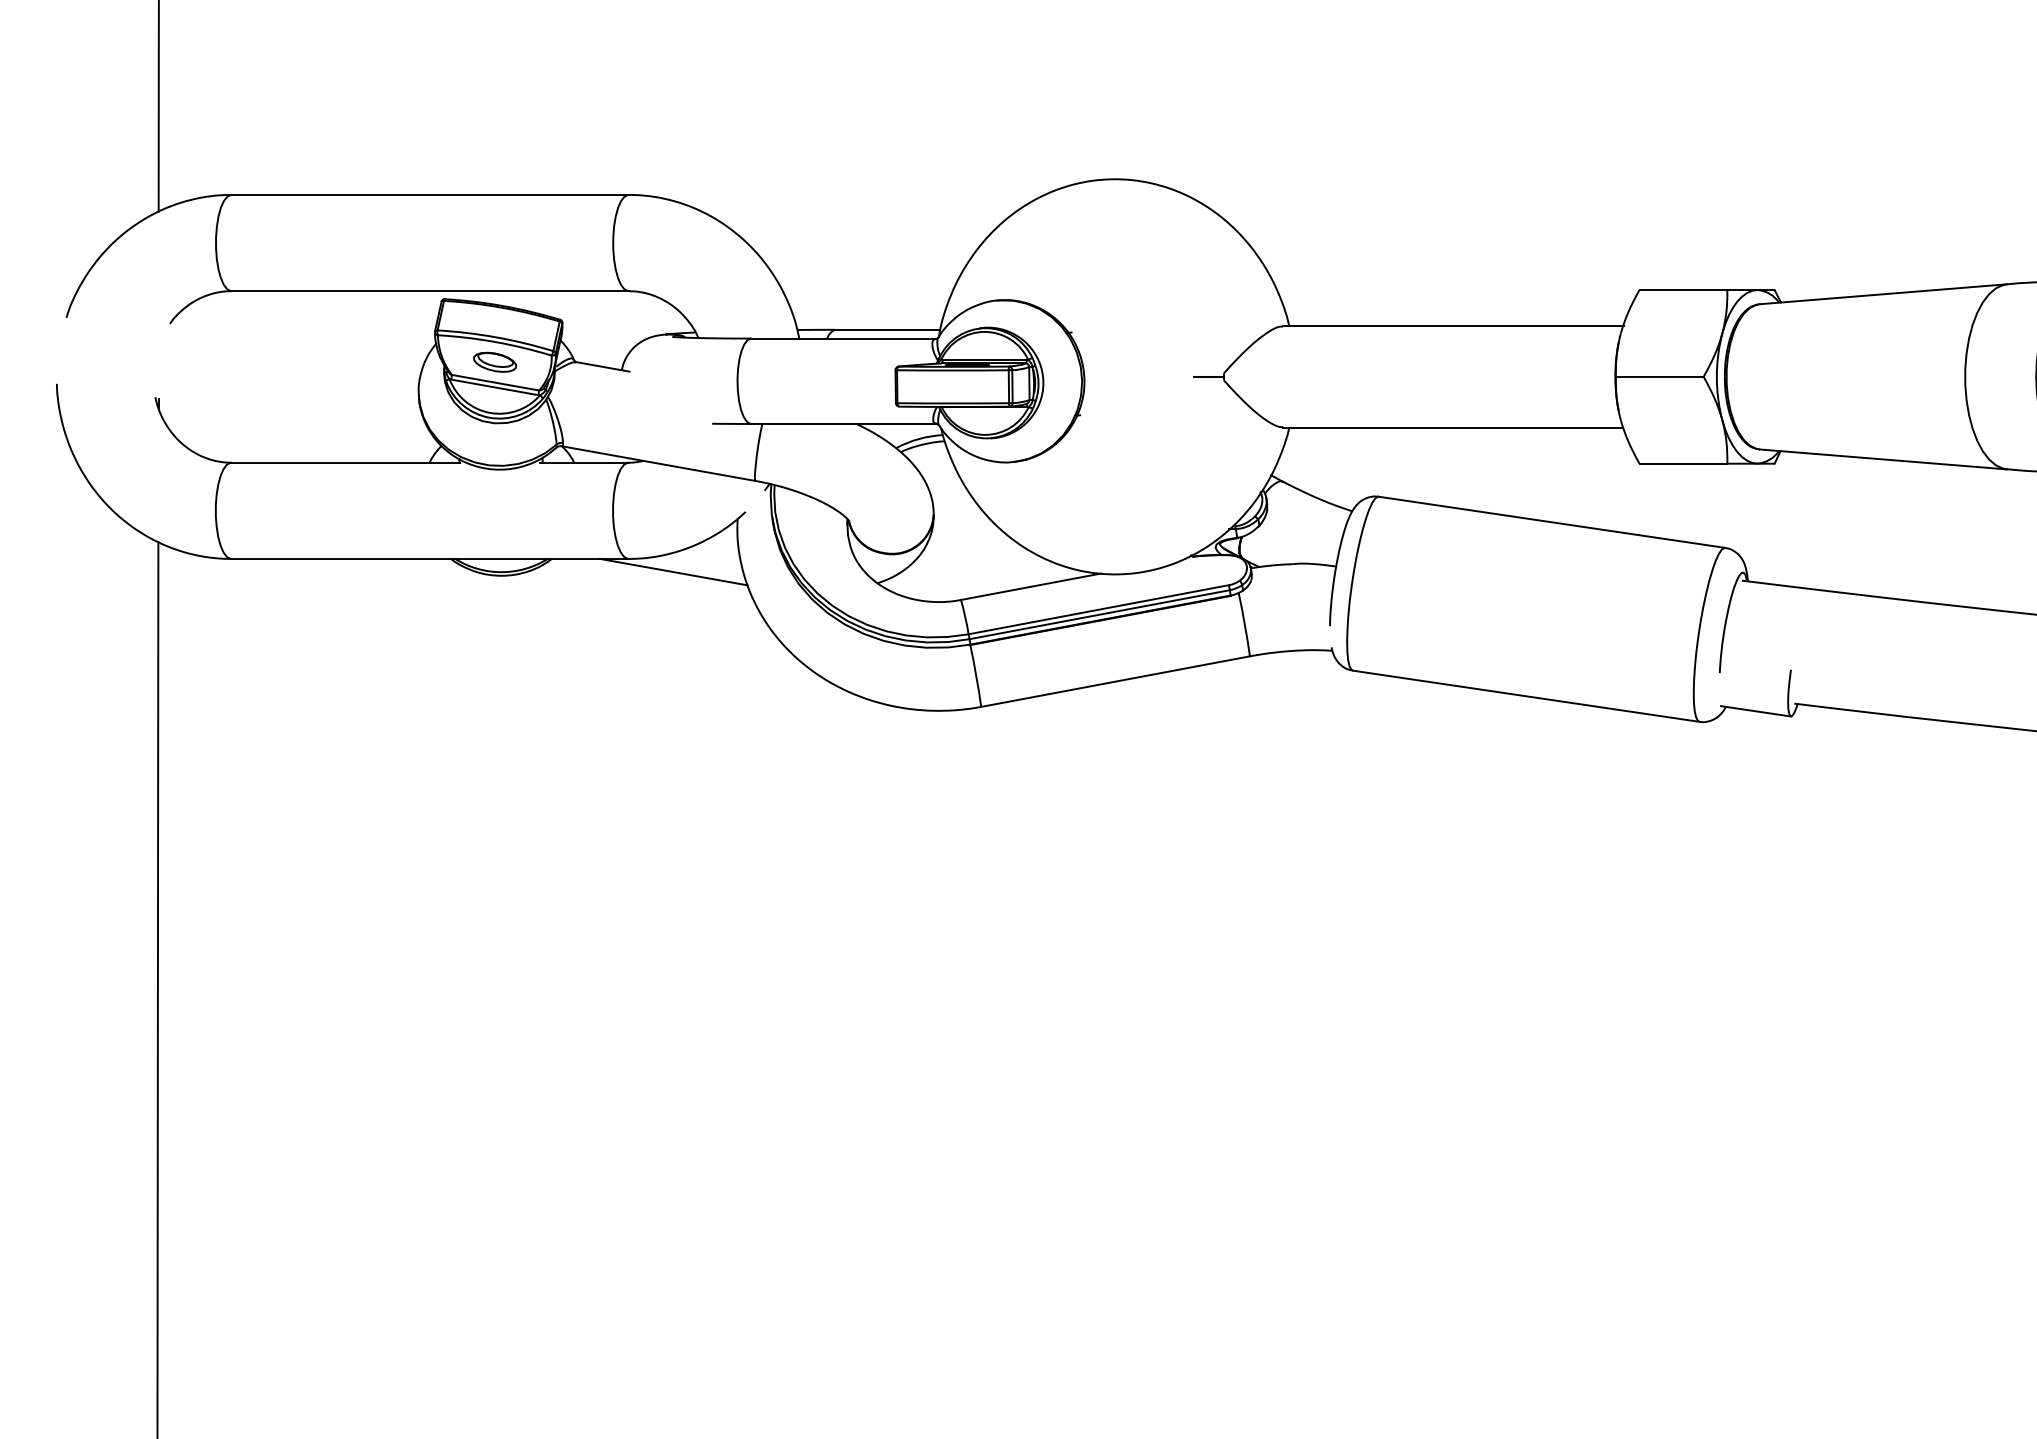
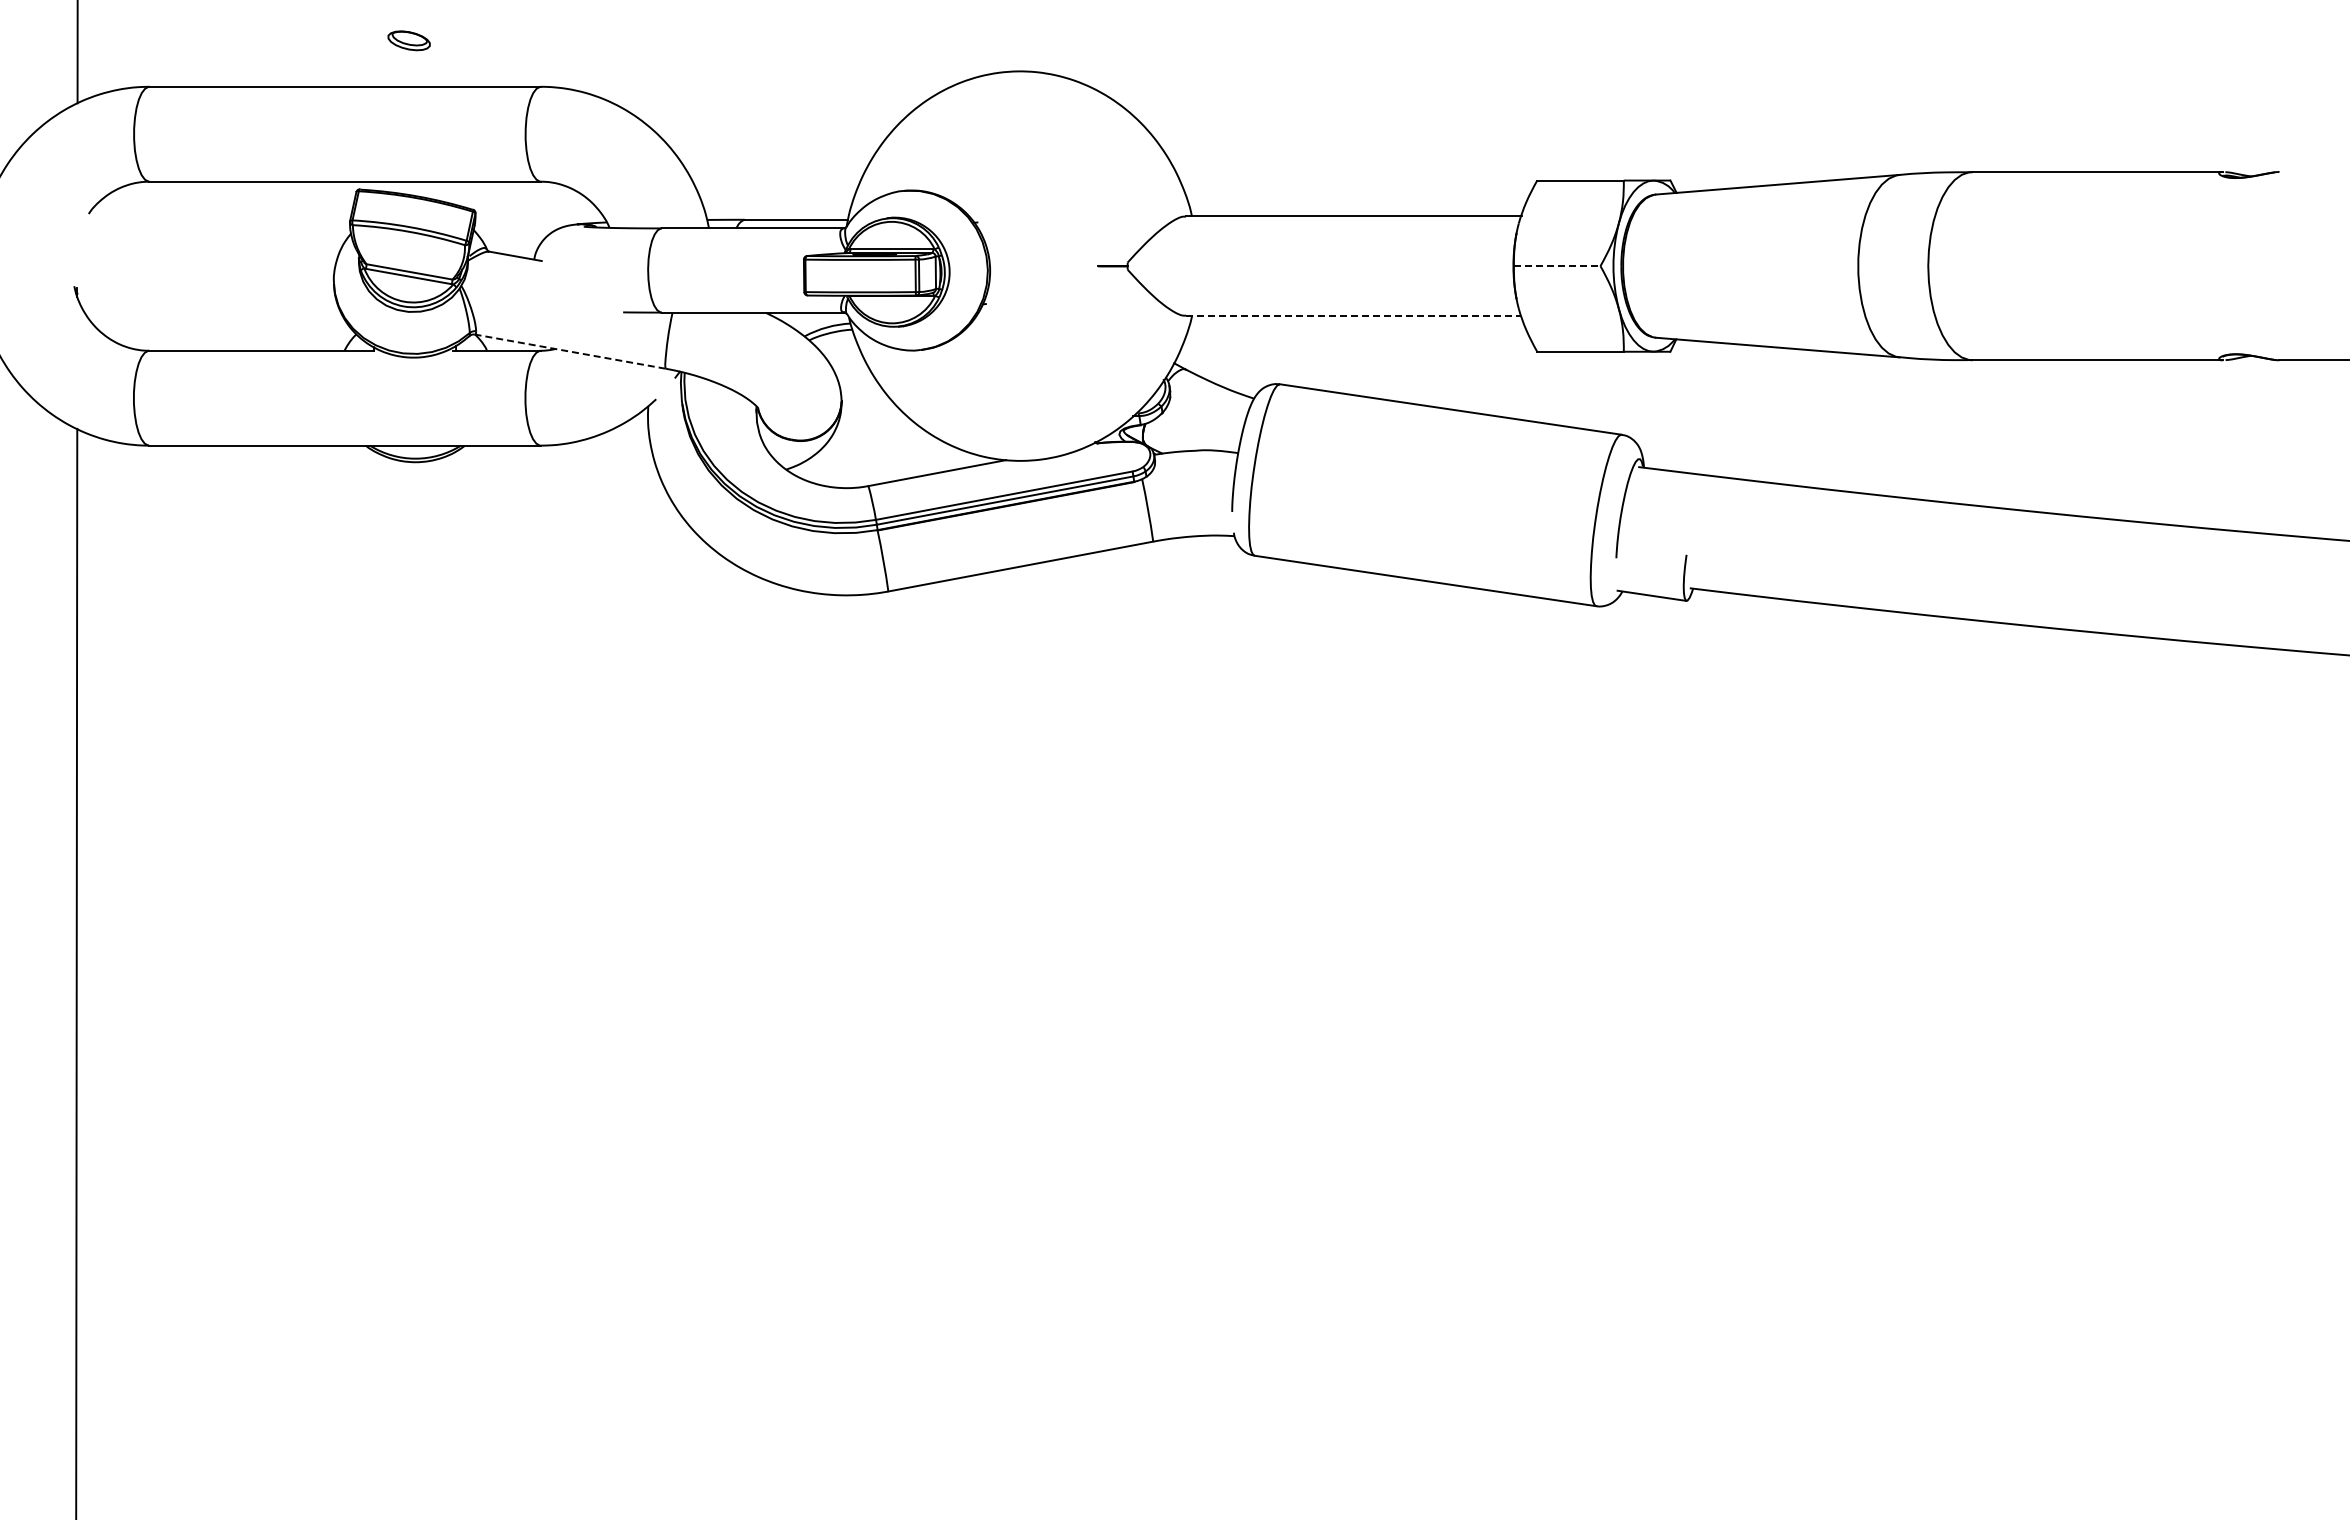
part: (494, 361) -> (408, 40), moved
line: (1660, 377) -> (1557, 266), solid -> dashed
line: (1453, 427) -> (1353, 316), solid -> dashed
line: (658, 463) -> (570, 351), solid -> dashed
line: (673, 571) -> (585, 458), removed

